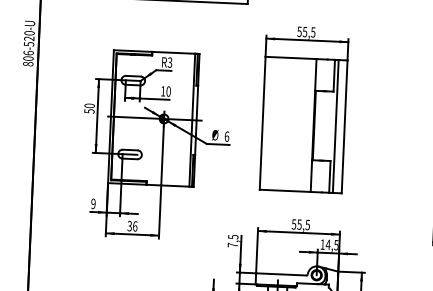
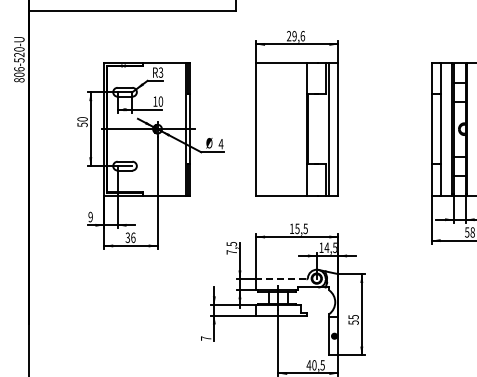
text: (306, 31) -> (295, 35), 55,5 -> 29,6
text: (226, 136) -> (220, 143), 6 -> 4
text: (293, 224) -> (291, 228), 55,5 -> 15,5
line: (280, 274) -> (280, 279), solid -> dashed

